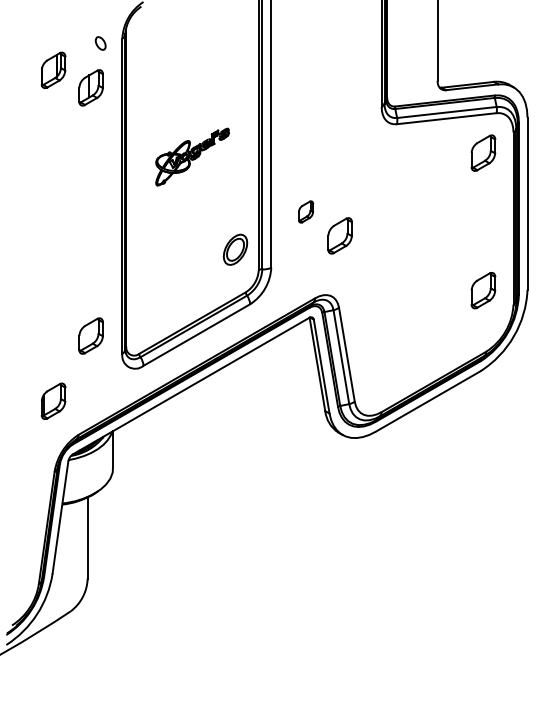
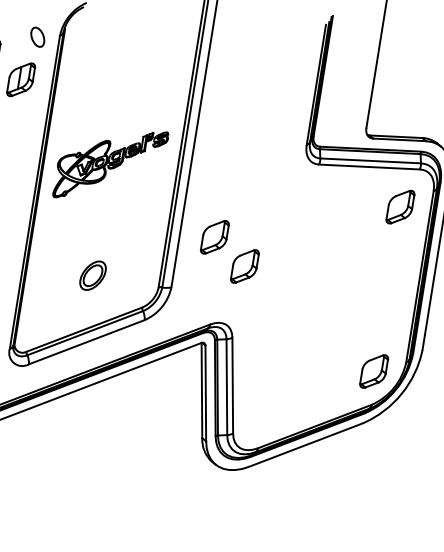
part: (100, 43) -> (37, 37), size x1.43
part: (192, 156) -> (110, 164), size x1.43
part: (305, 211) -> (214, 236), size x1.67
part: (235, 249) -> (93, 275), moved
part: (483, 290) -> (374, 371), moved

